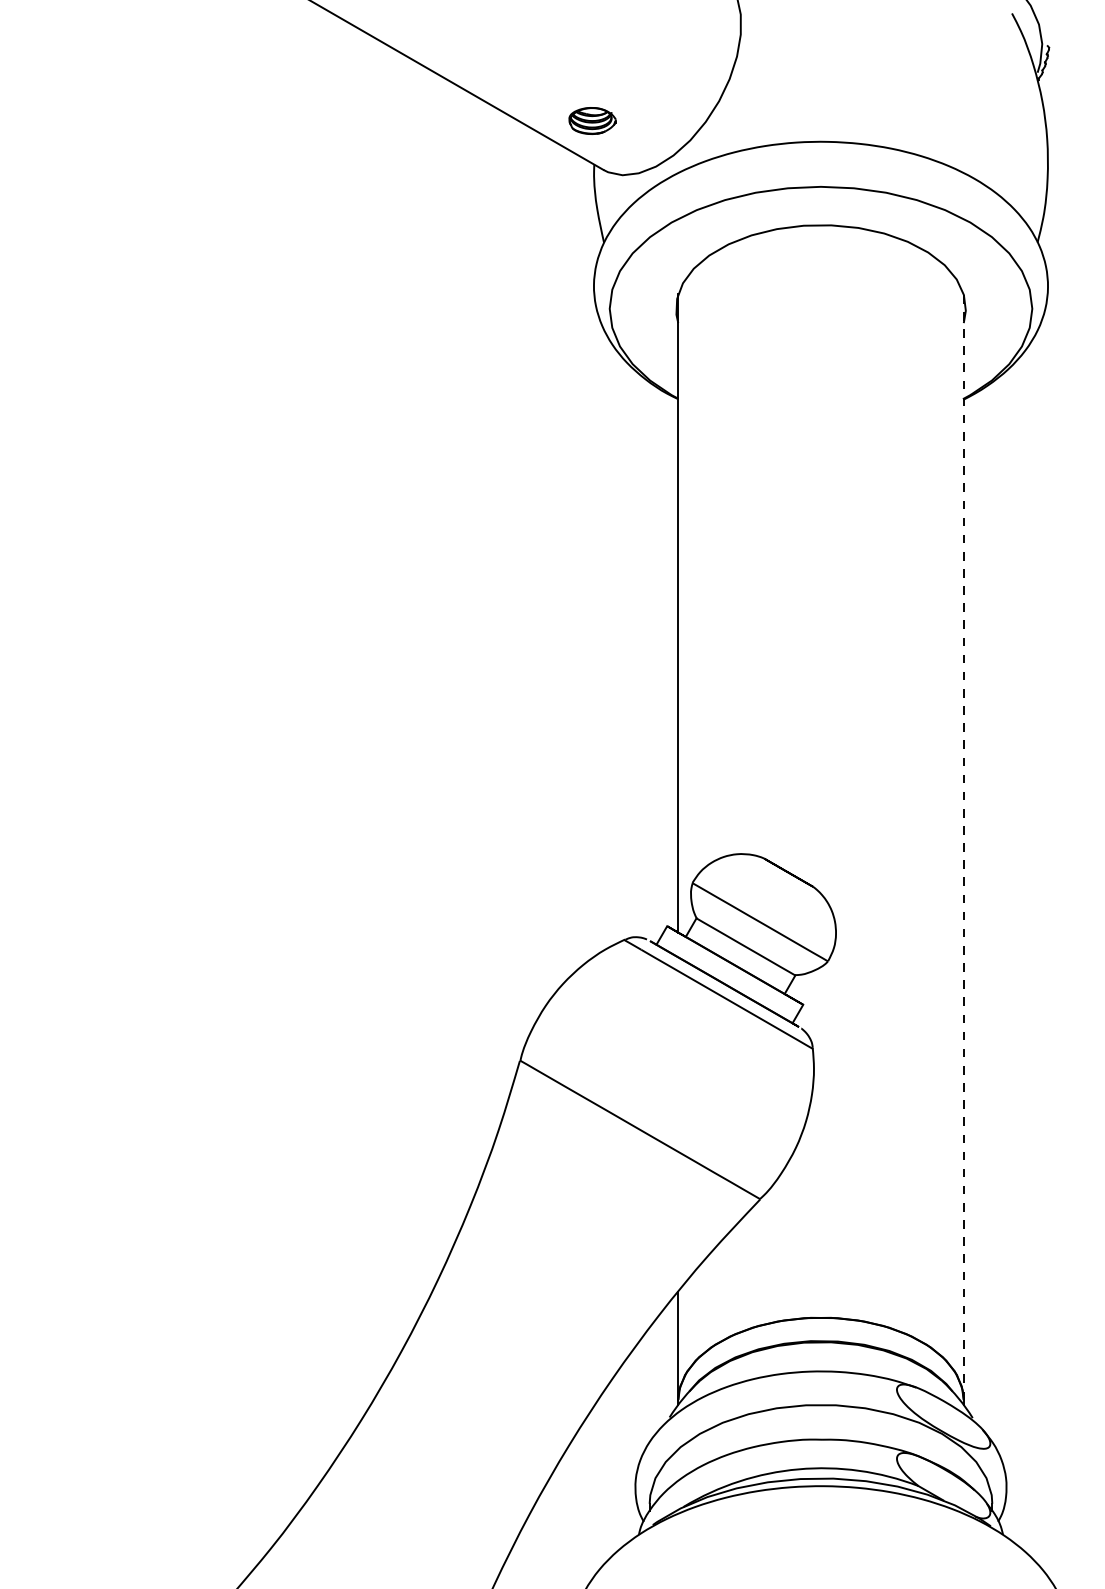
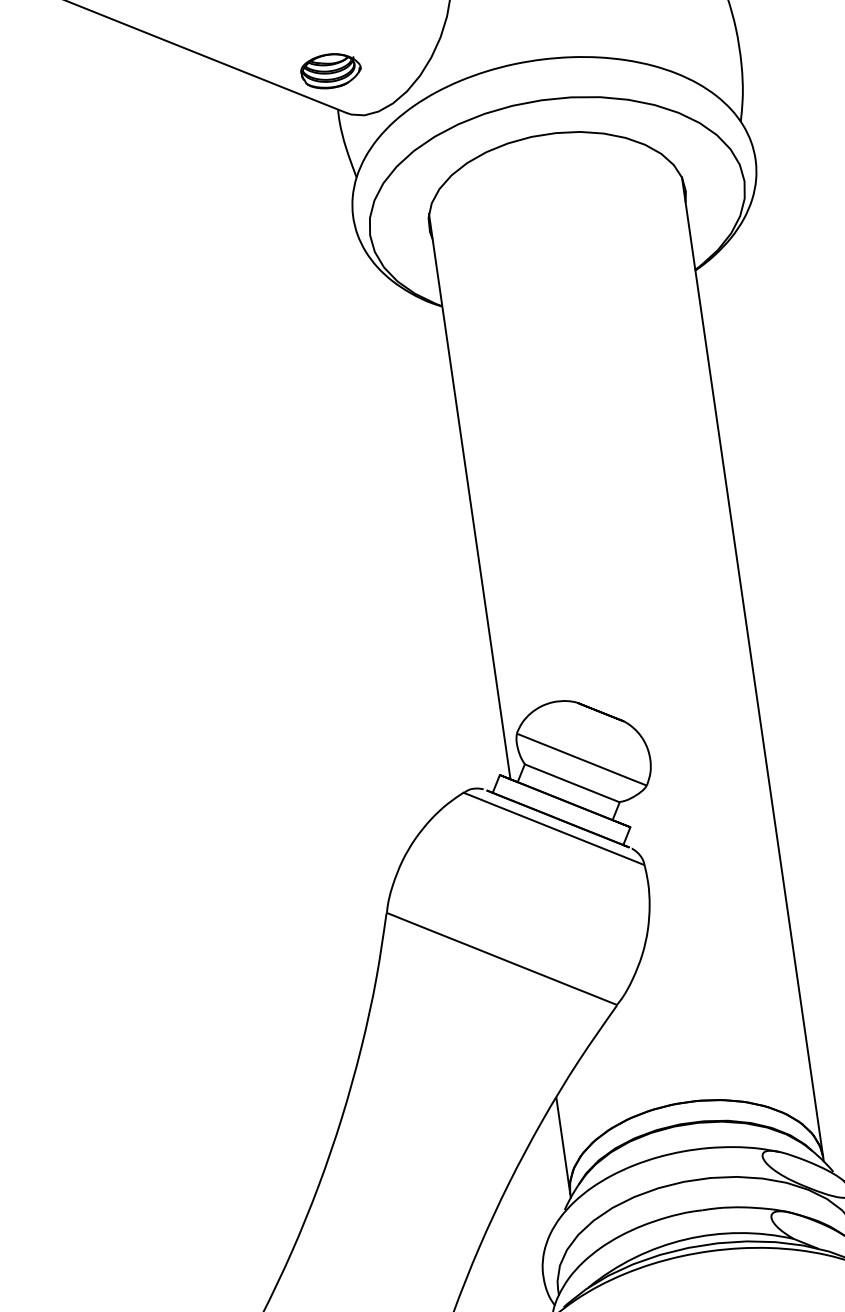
part: (592, 120) -> (330, 70), size x1.43
line: (963, 847) -> (752, 667), dashed -> solid

